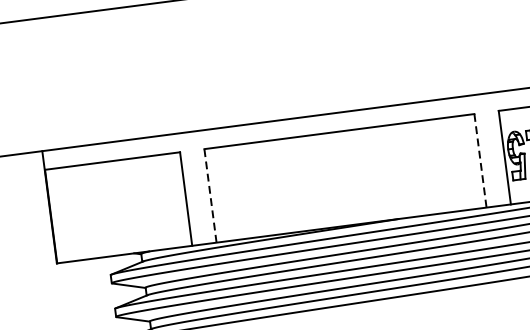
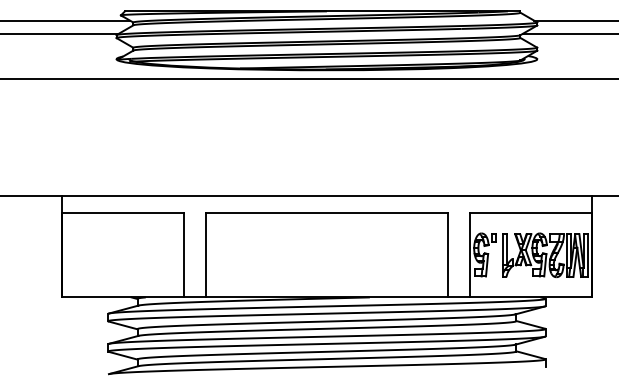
line: (480, 161) -> (448, 255), dashed -> solid
line: (210, 194) -> (205, 254), dashed -> solid

